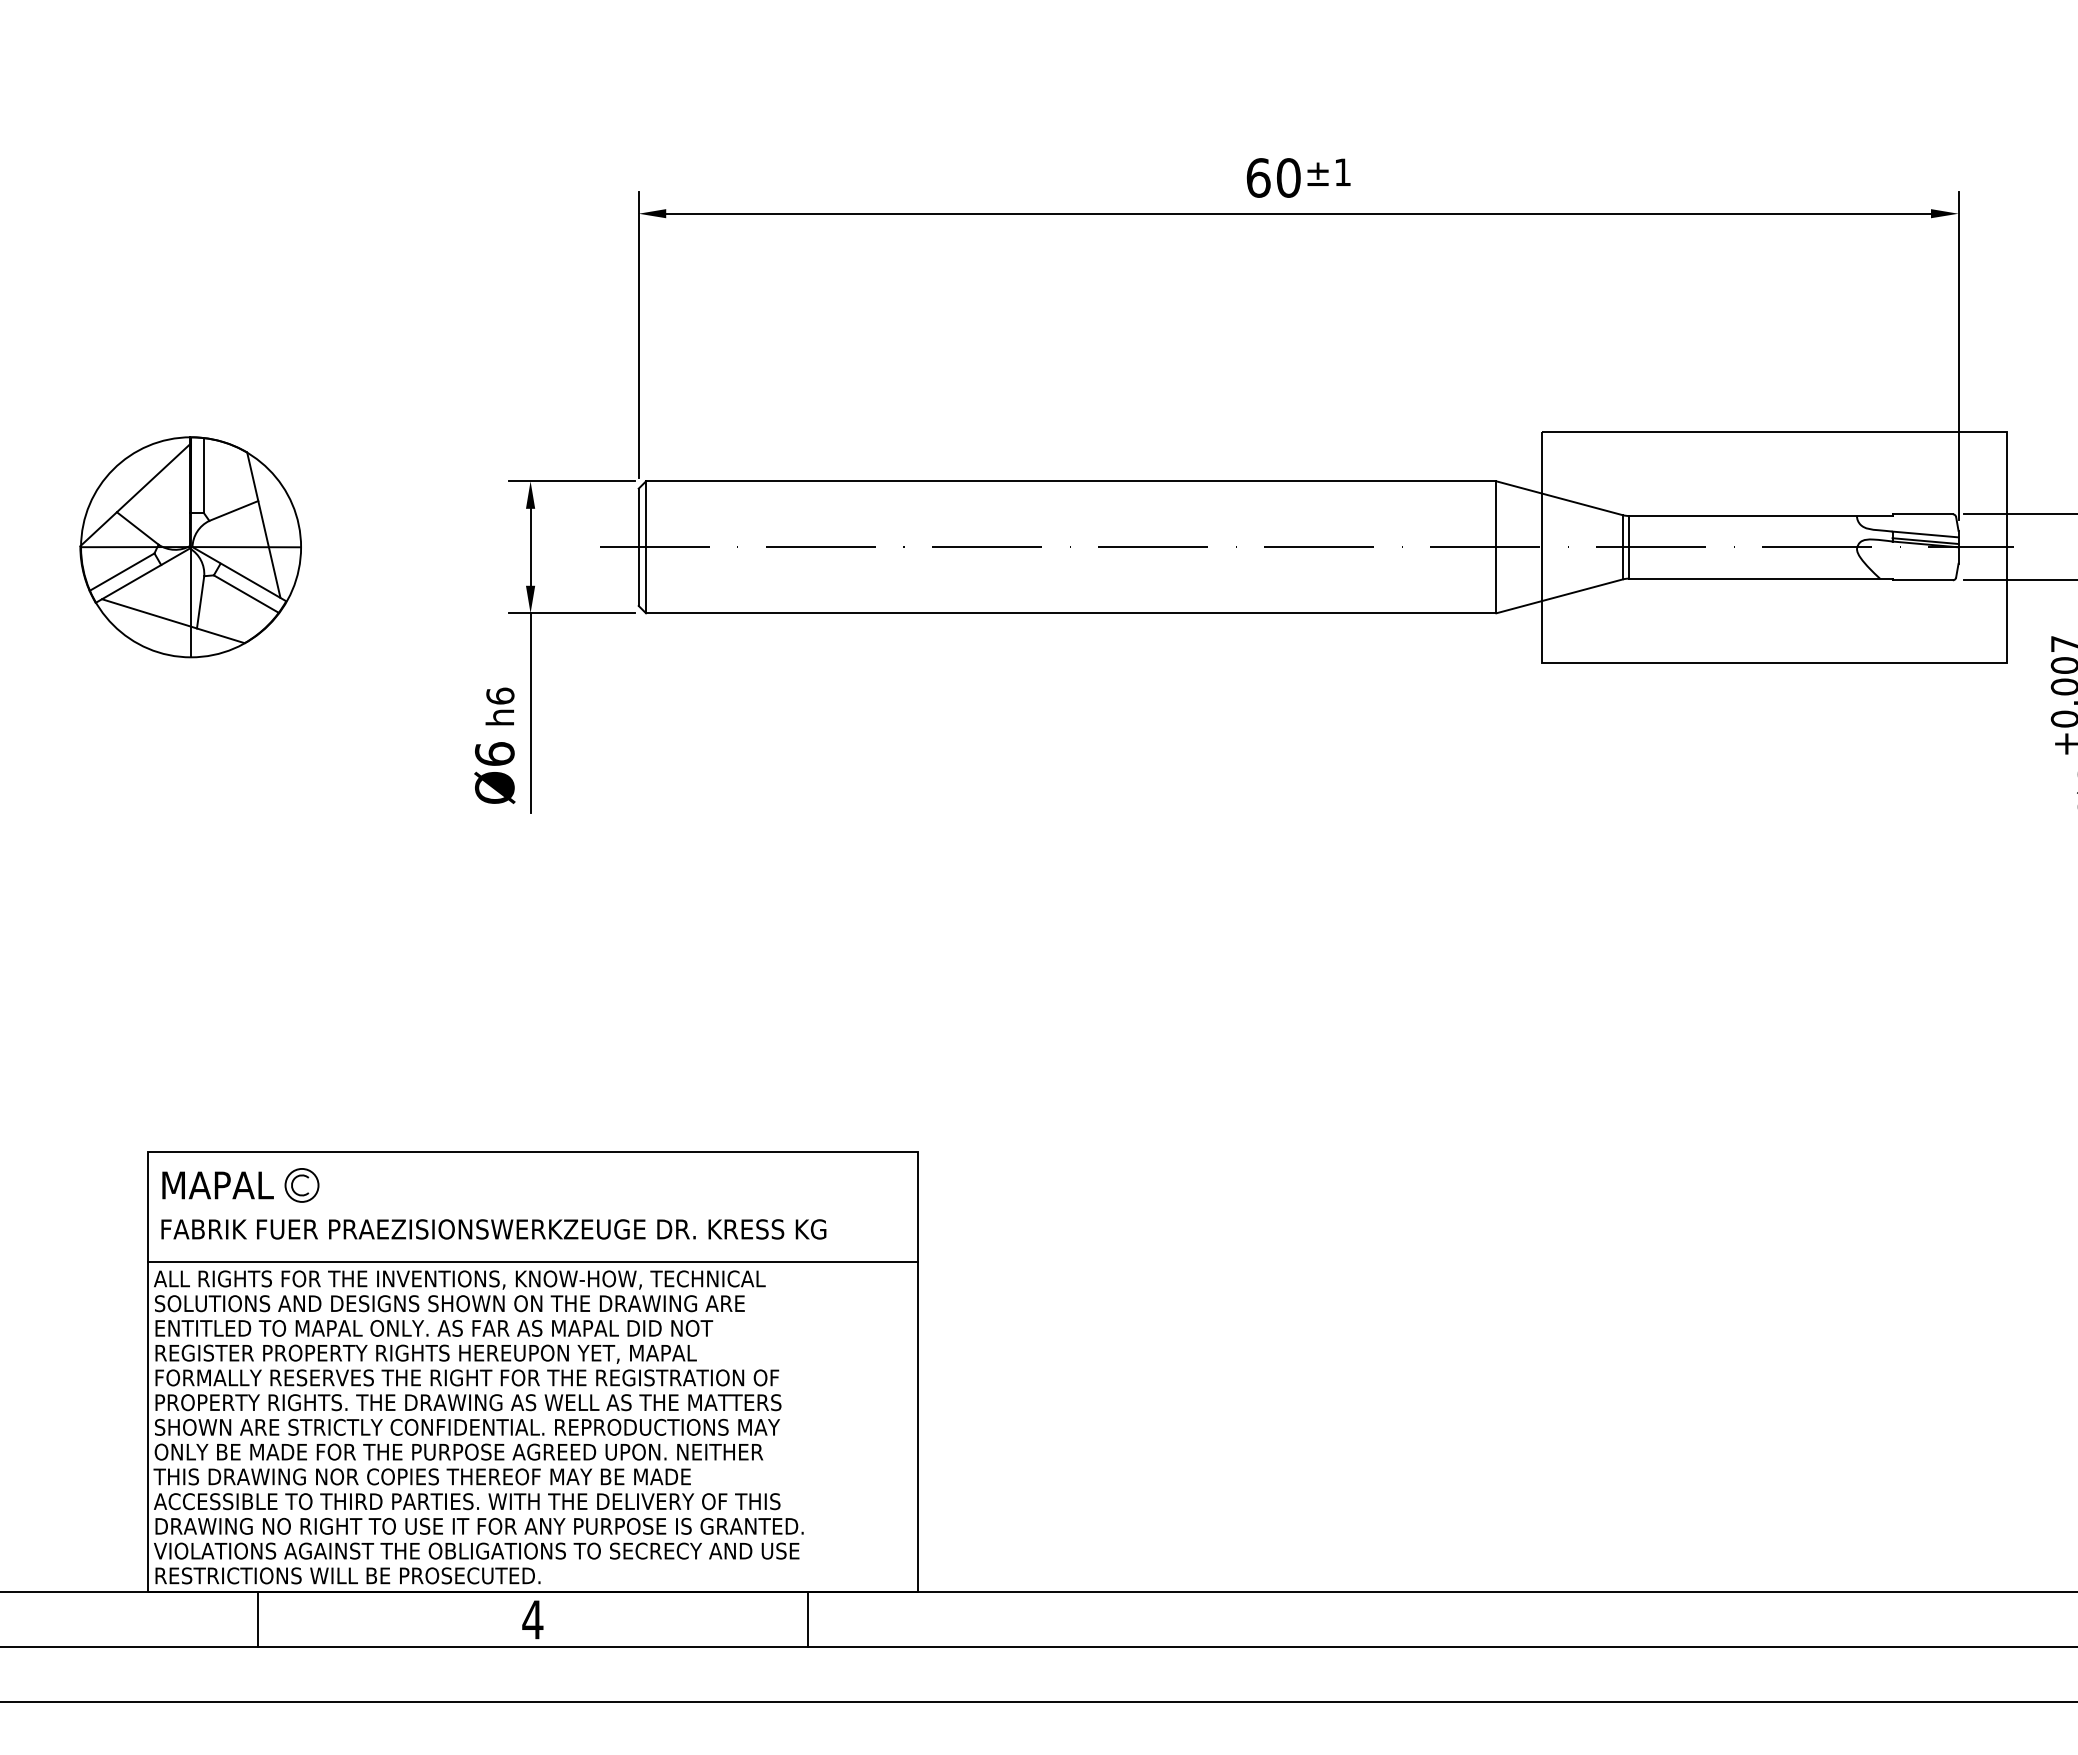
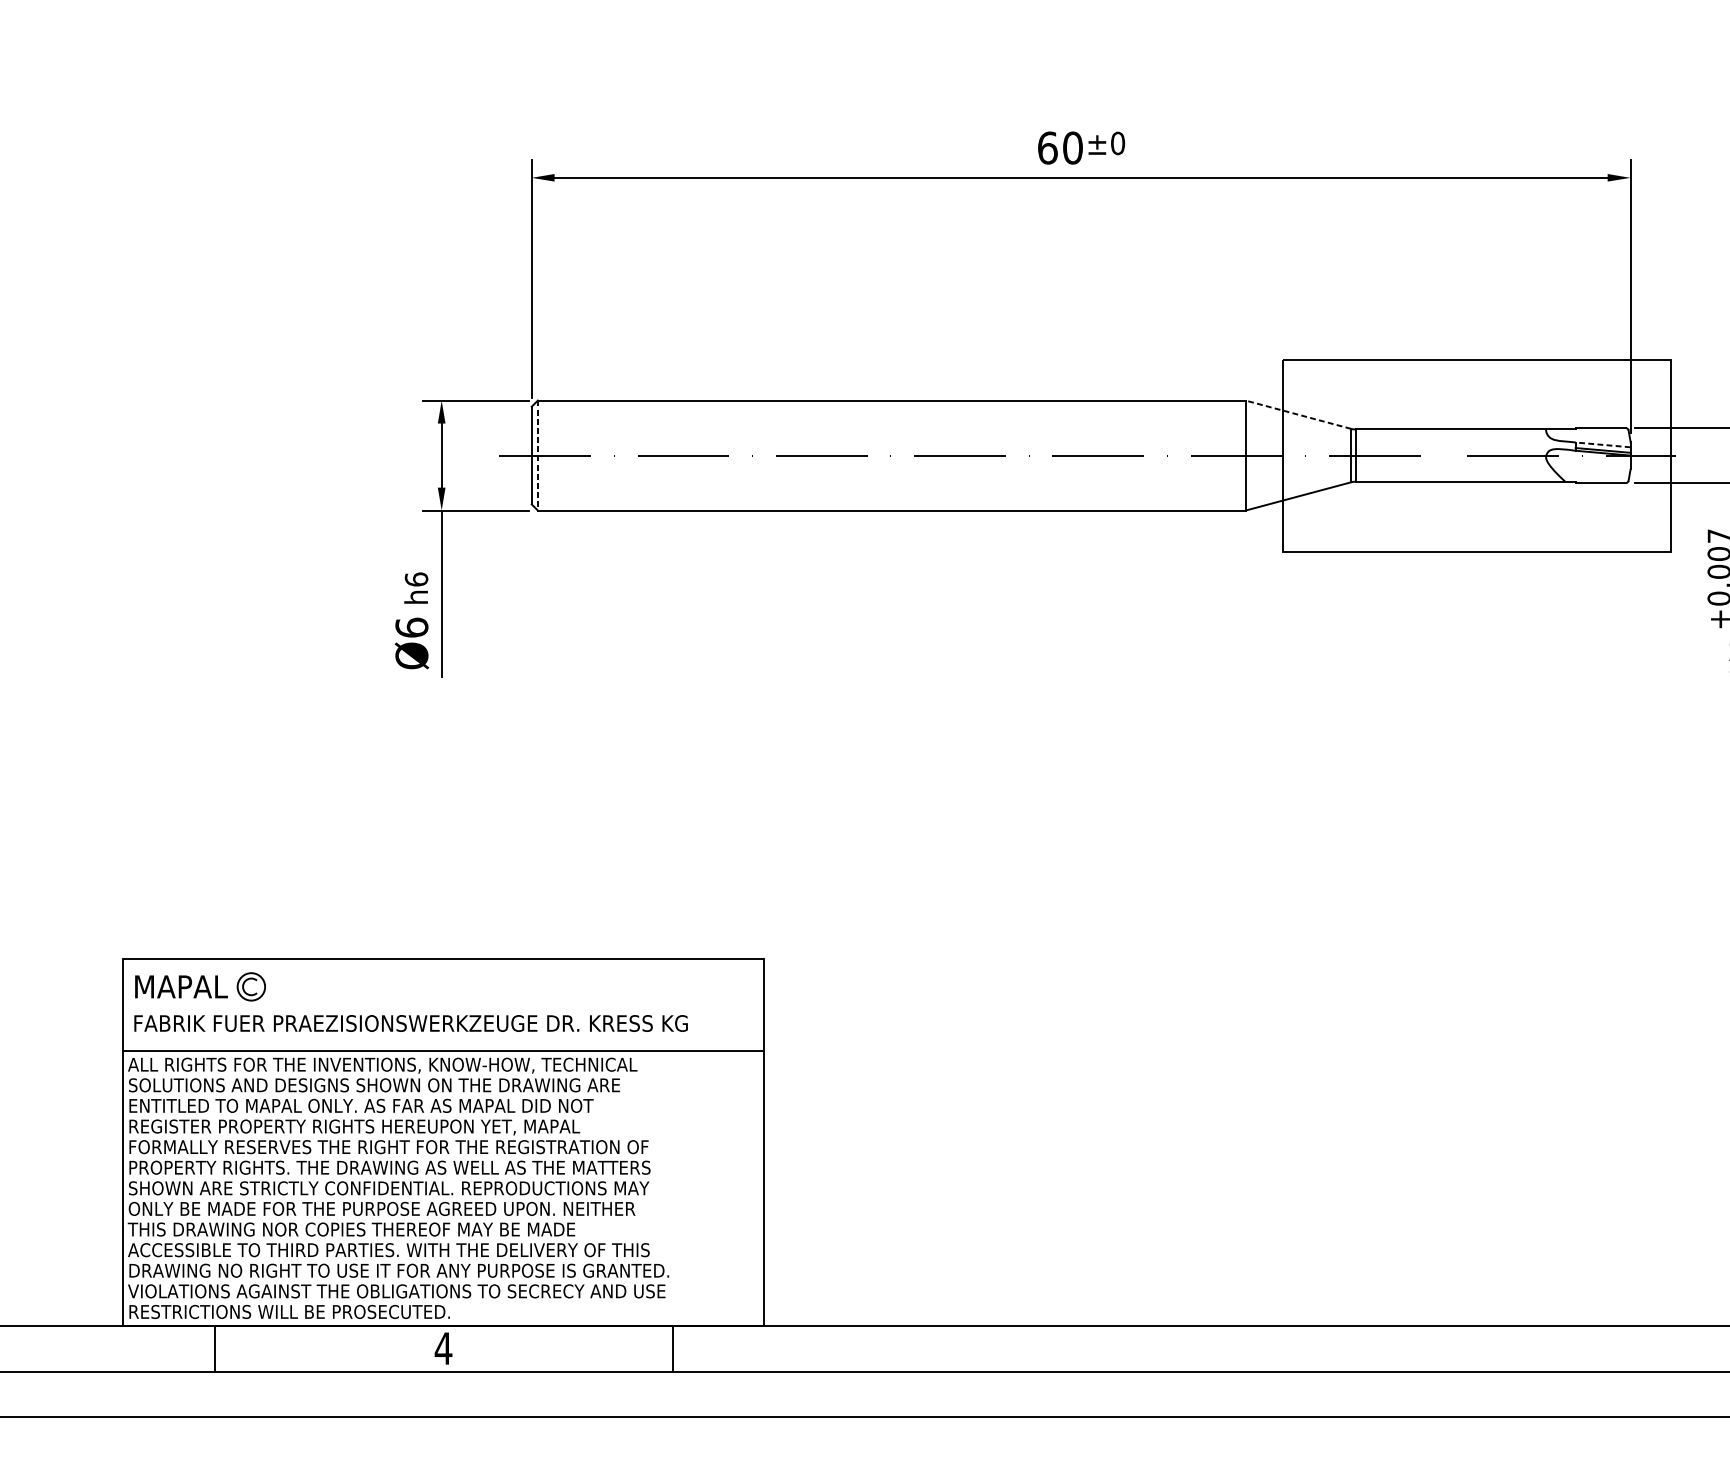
text: (1342, 172) -> (1117, 143), ±1 -> ±0
line: (1559, 498) -> (1298, 414), solid -> dashed
line: (1925, 534) -> (1603, 444), solid -> dashed
part: (190, 547) -> (158, 455), removed
line: (646, 547) -> (538, 455), solid -> dashed

